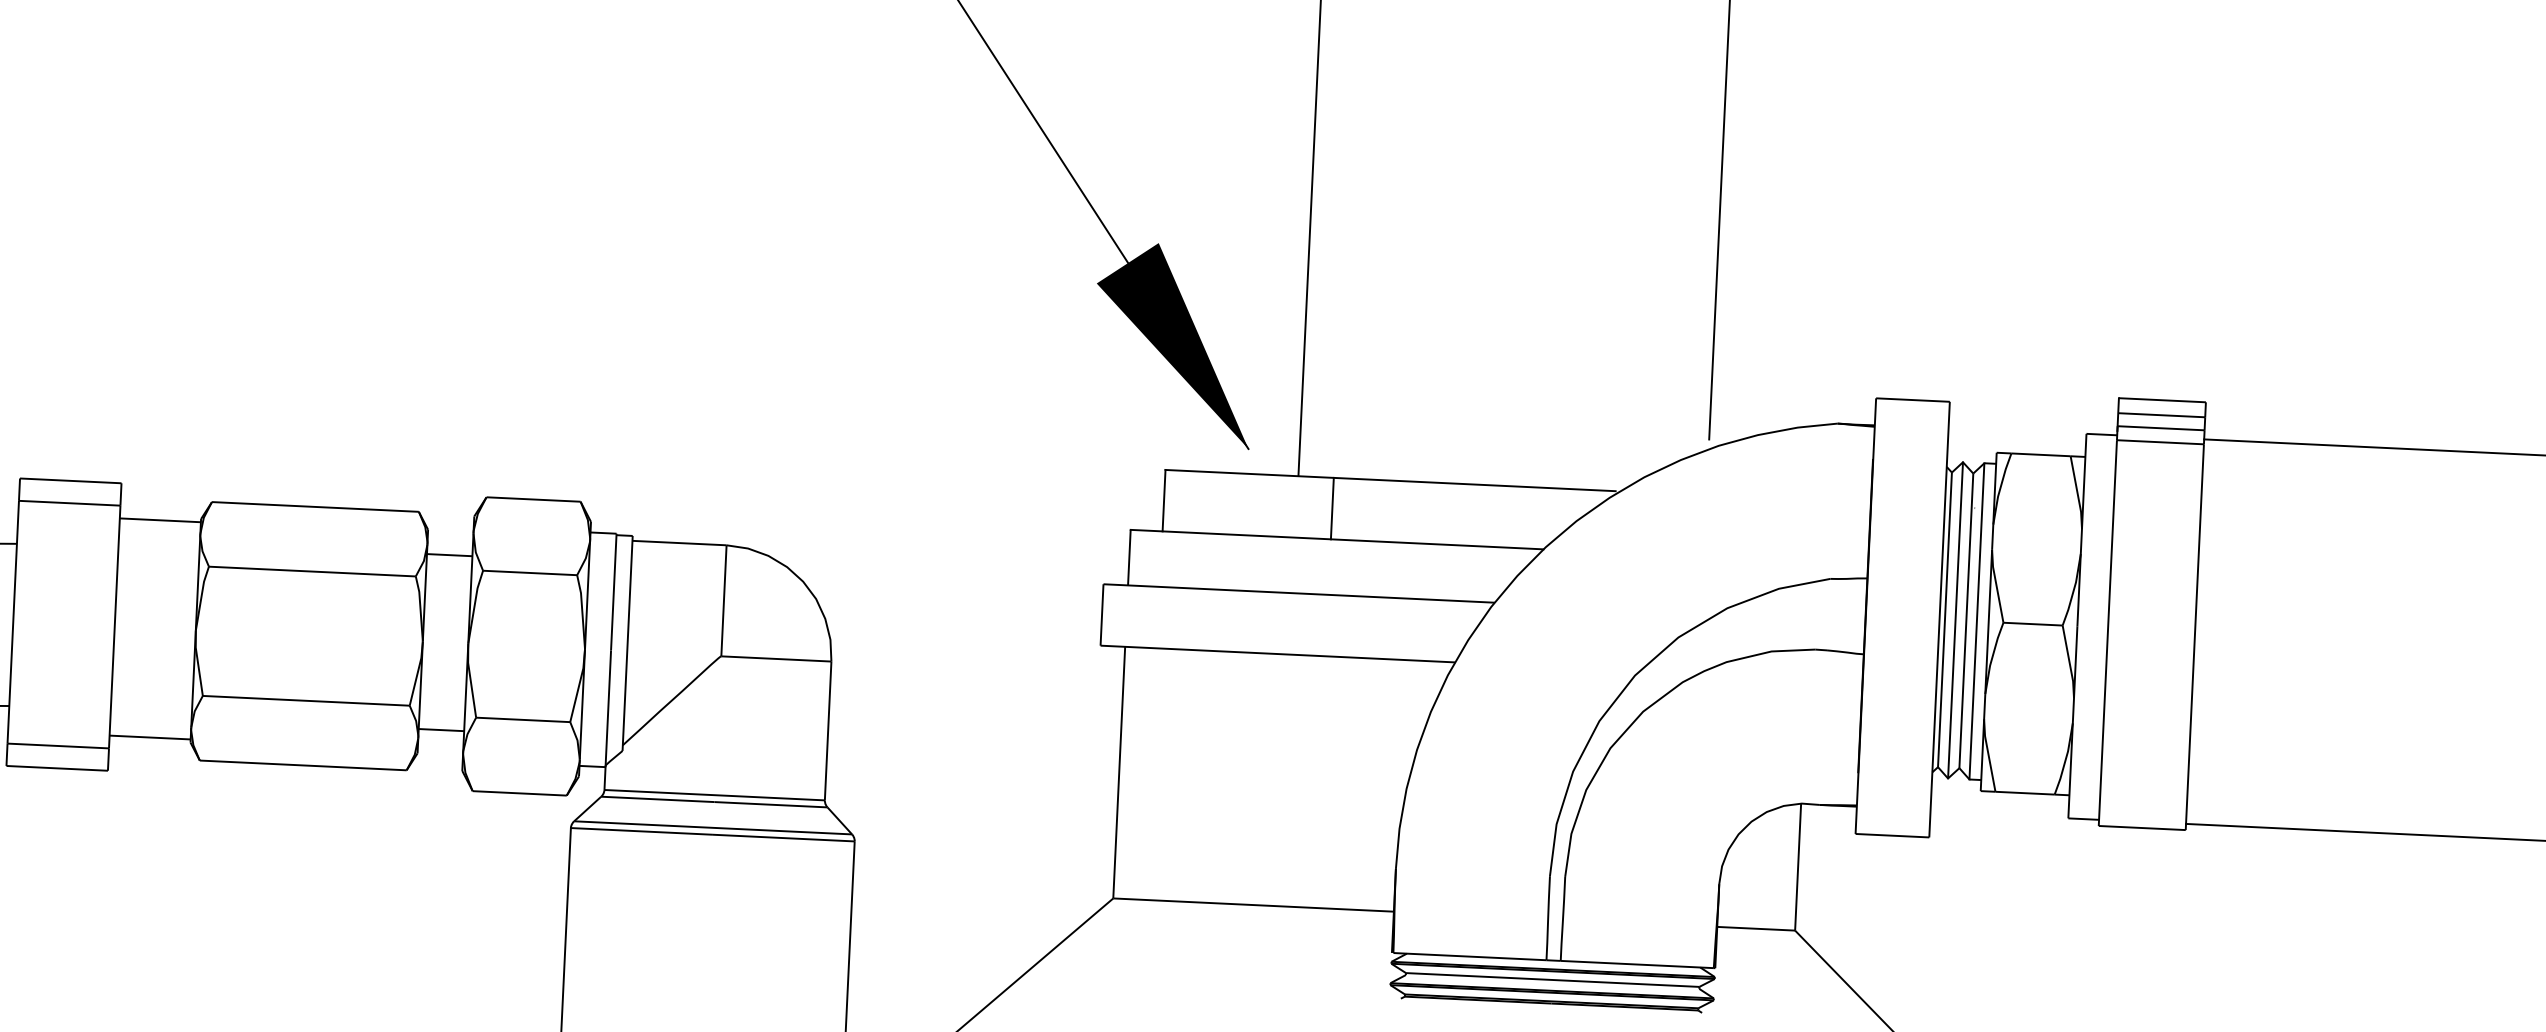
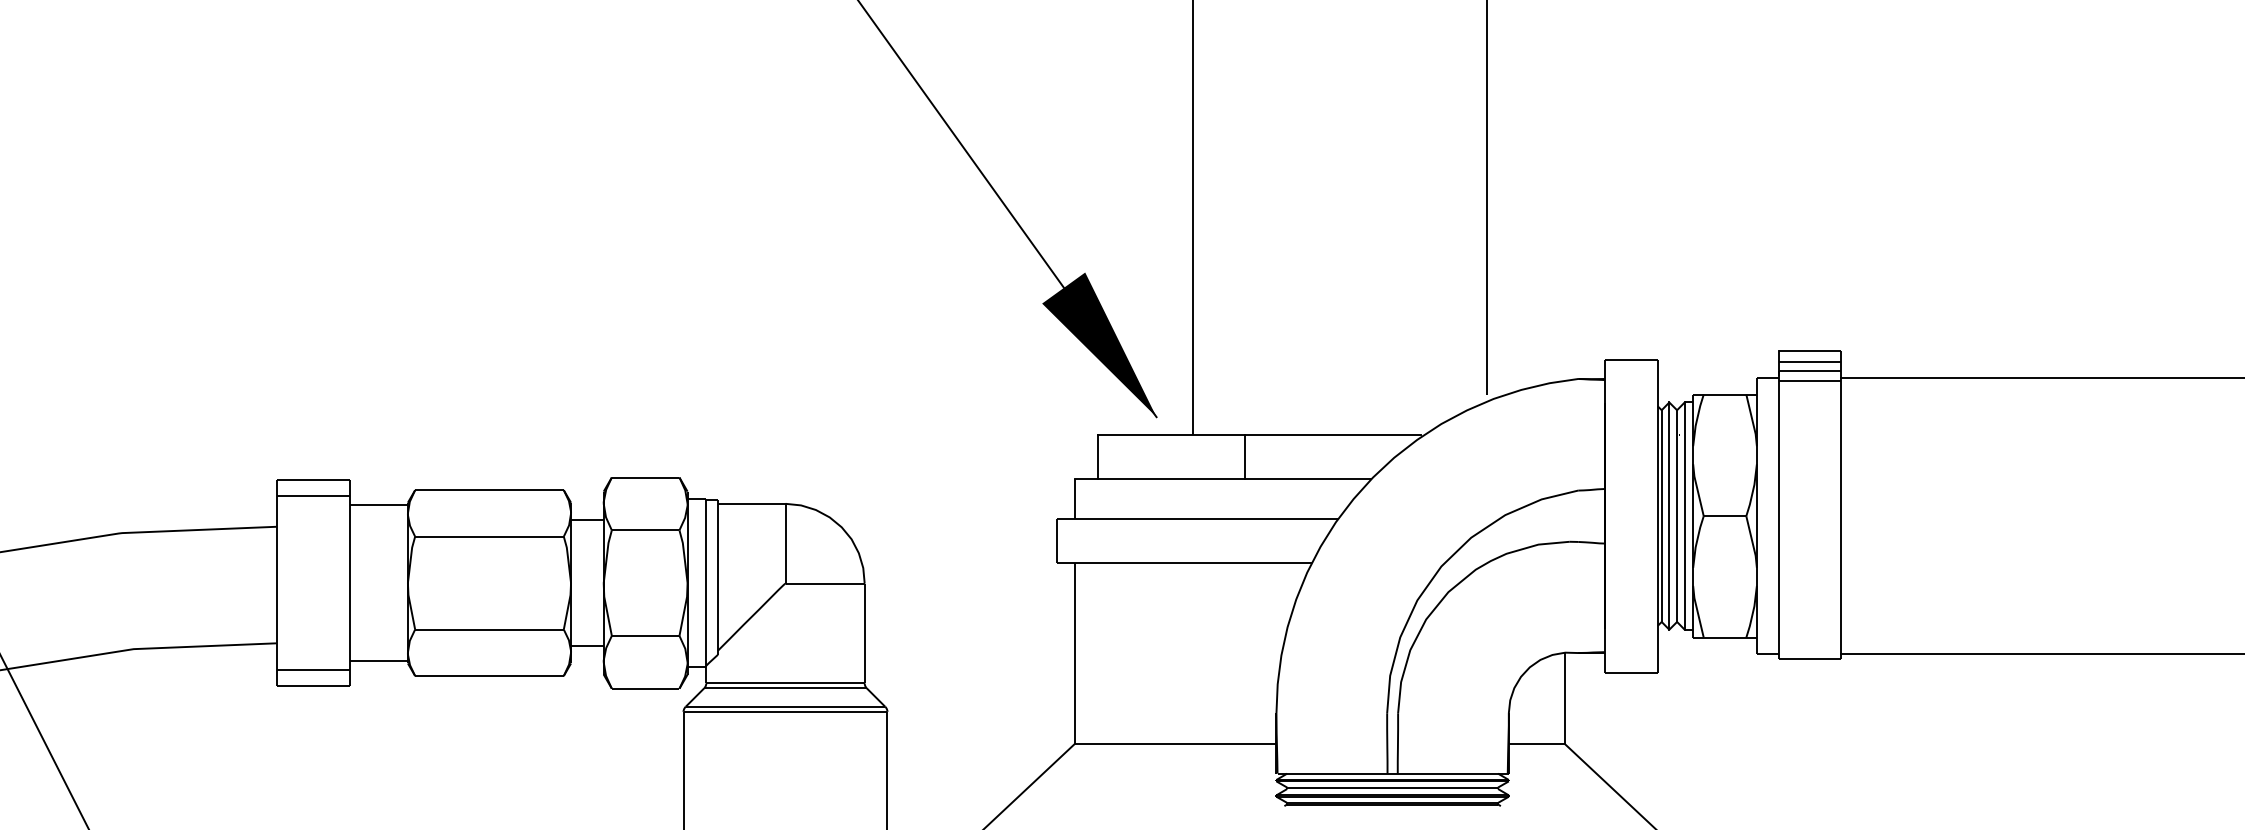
line: (1332, 507) -> (1244, 456), moved

